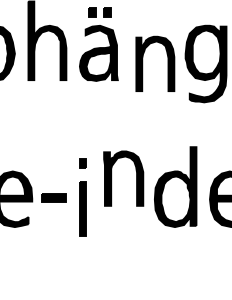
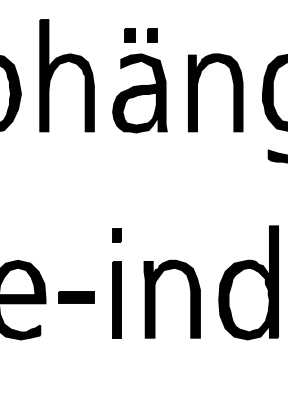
part: (143, 63) -> (198, 92), moved
part: (112, 178) -> (156, 299), moved
part: (82, 197) -> (116, 283), moved

